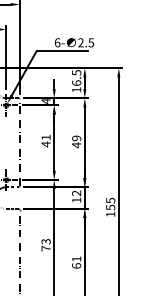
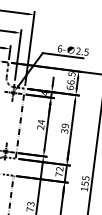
text: (76, 89) -> (70, 87), 16.5 -> 66.5
text: (45, 140) -> (40, 124), 41 -> 24
text: (76, 145) -> (64, 131), 49 -> 39
text: (76, 199) -> (59, 173), 12 -> 72

